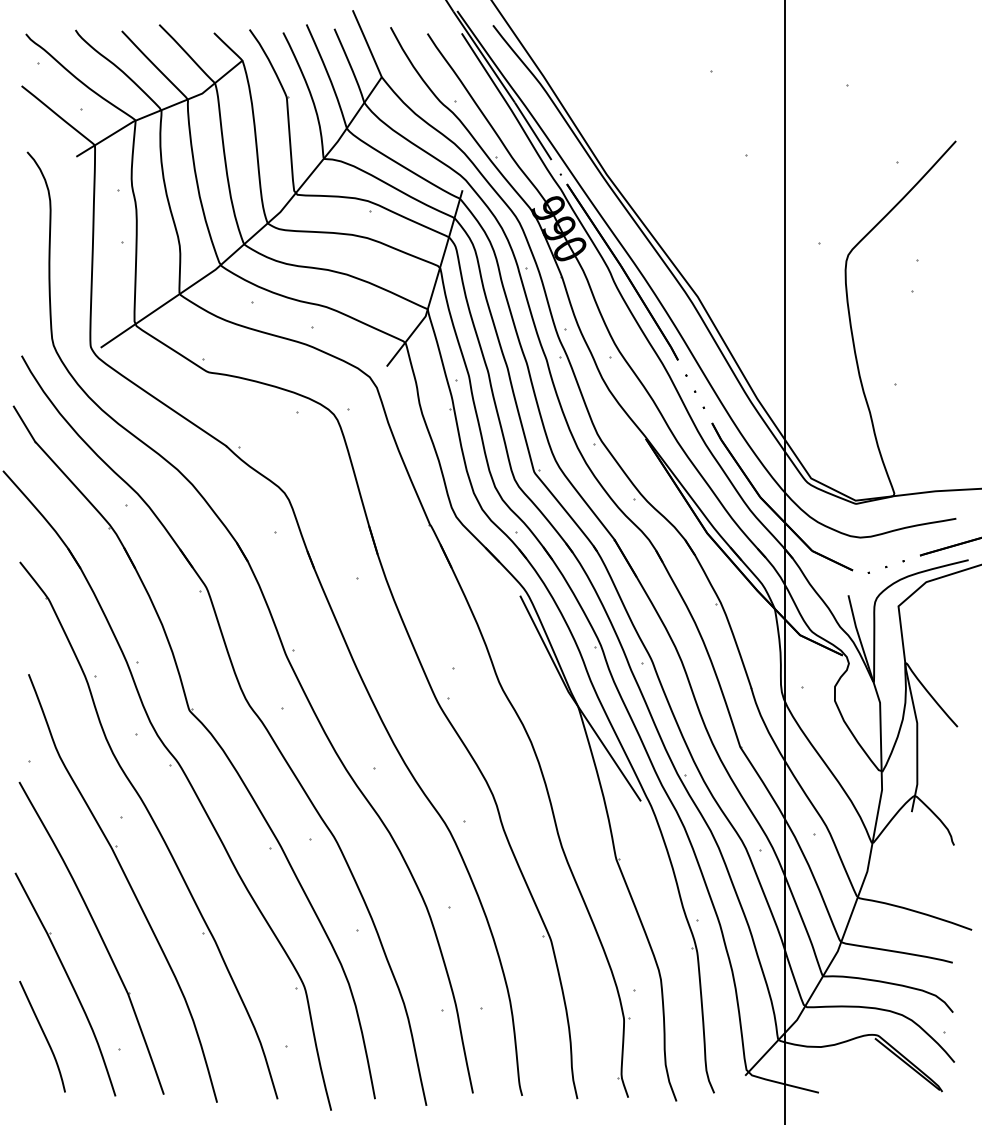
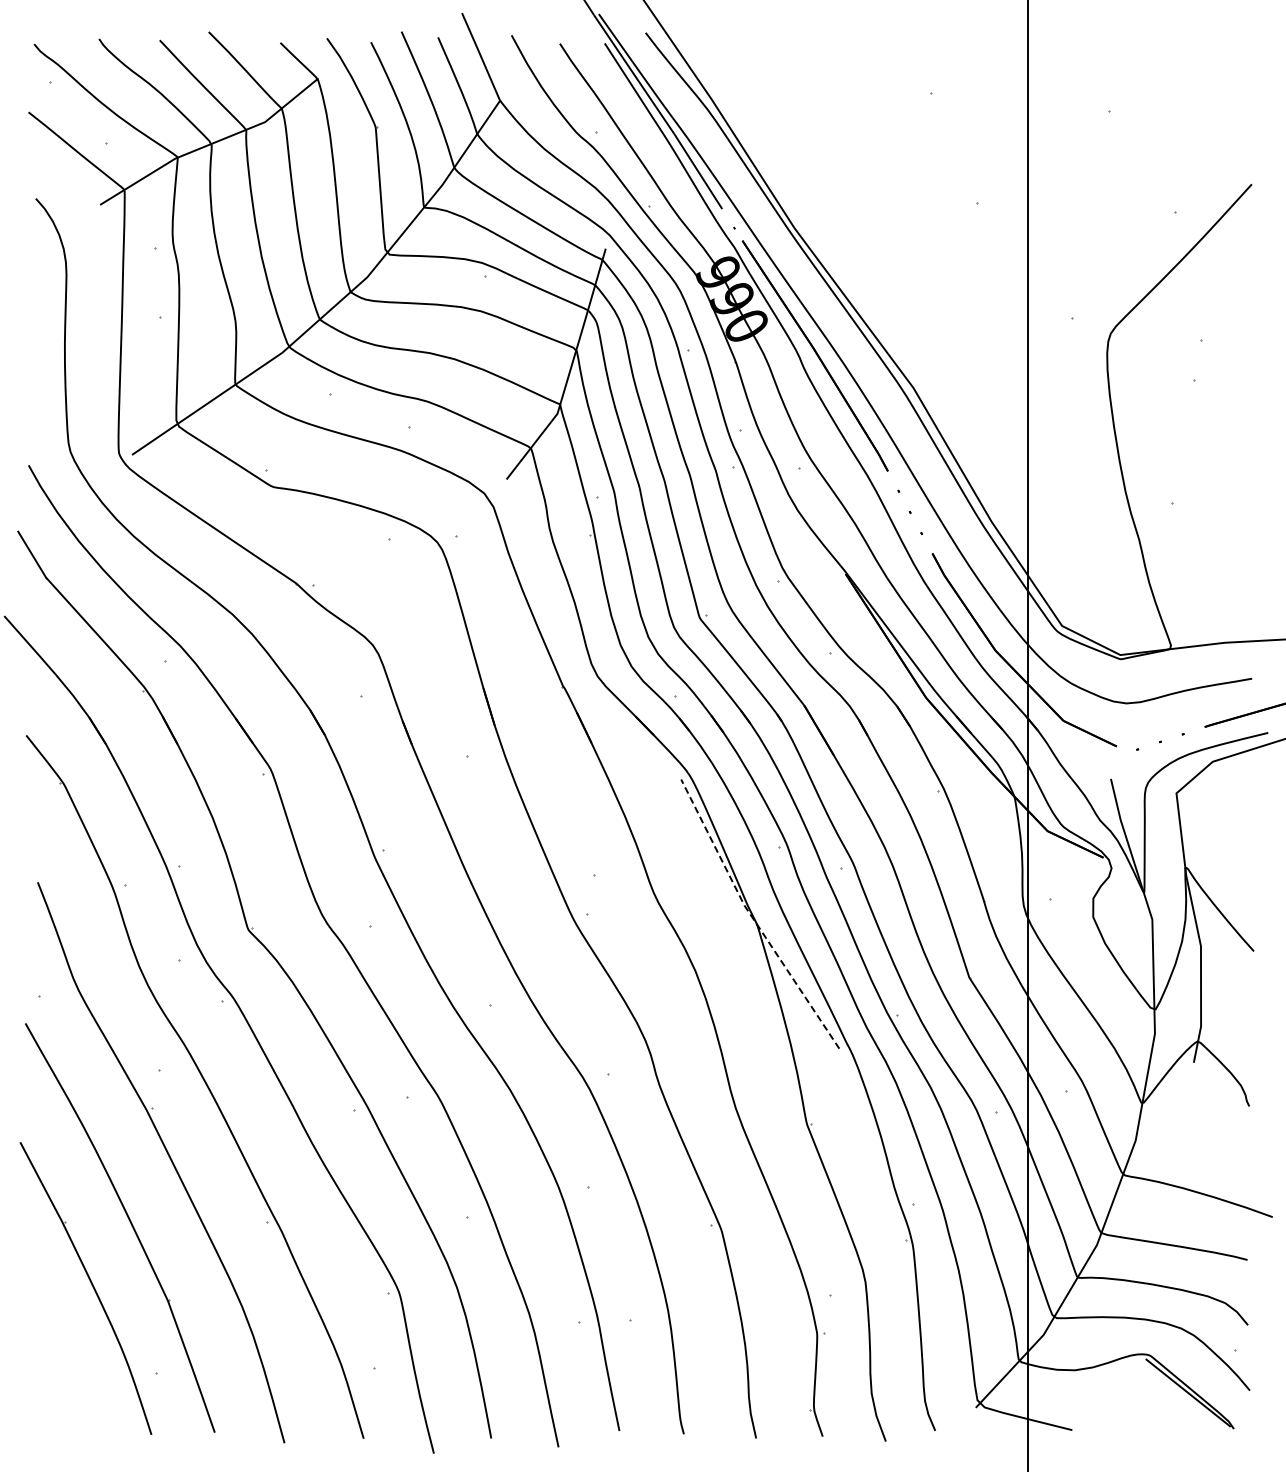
line: (574, 701) -> (752, 917), solid -> dashed
curve: (43, 1034) -> (57, 1354), removed

